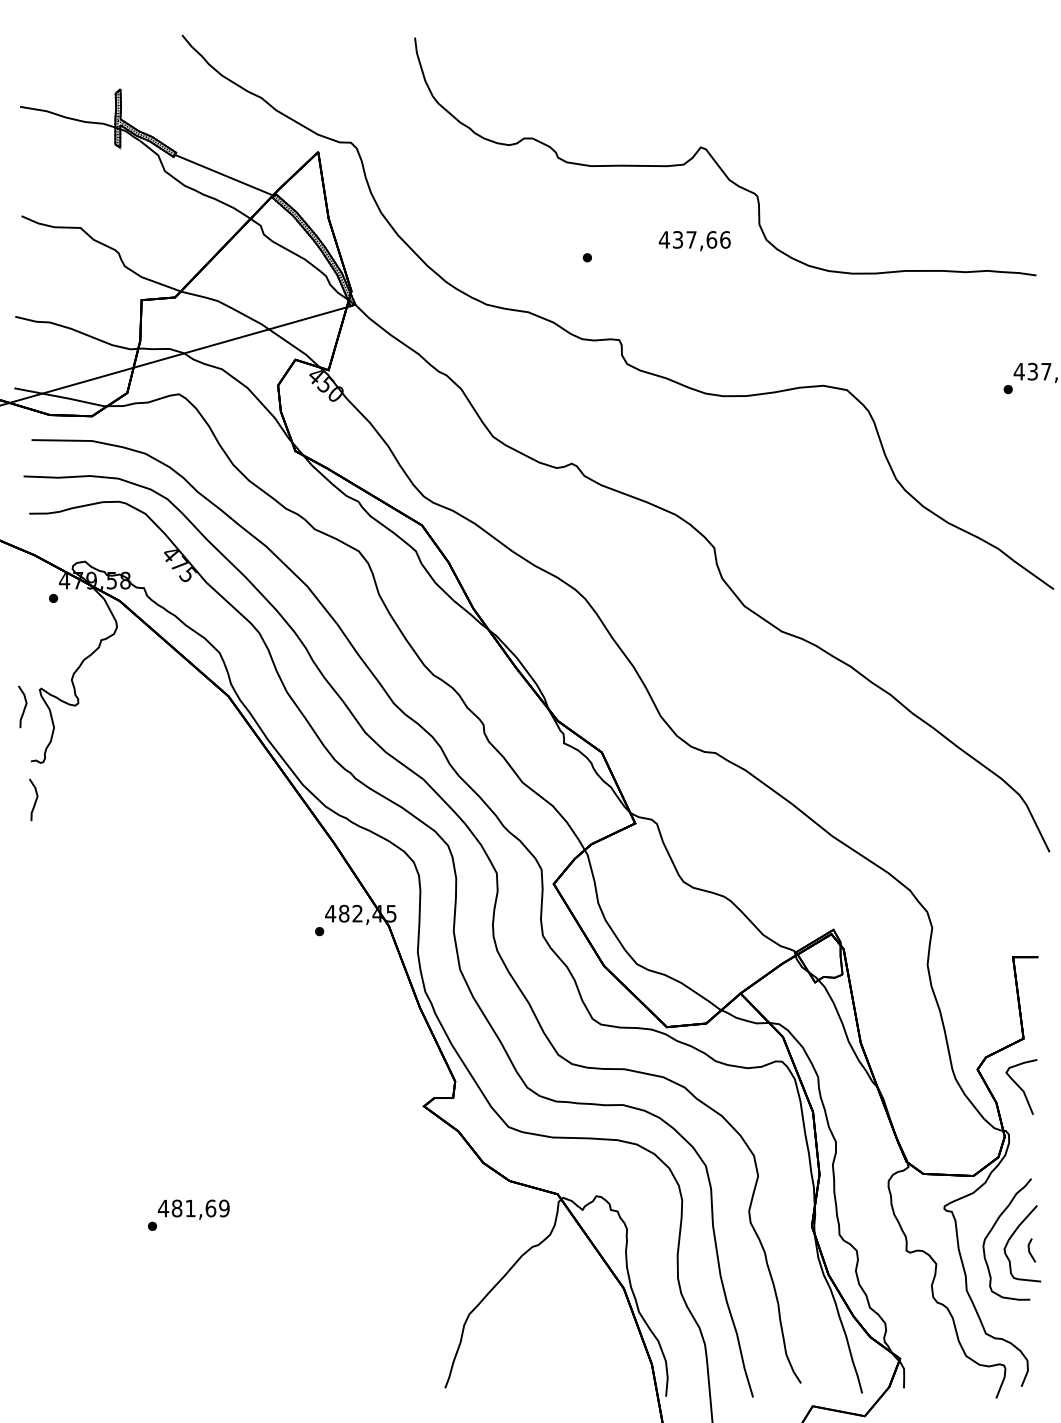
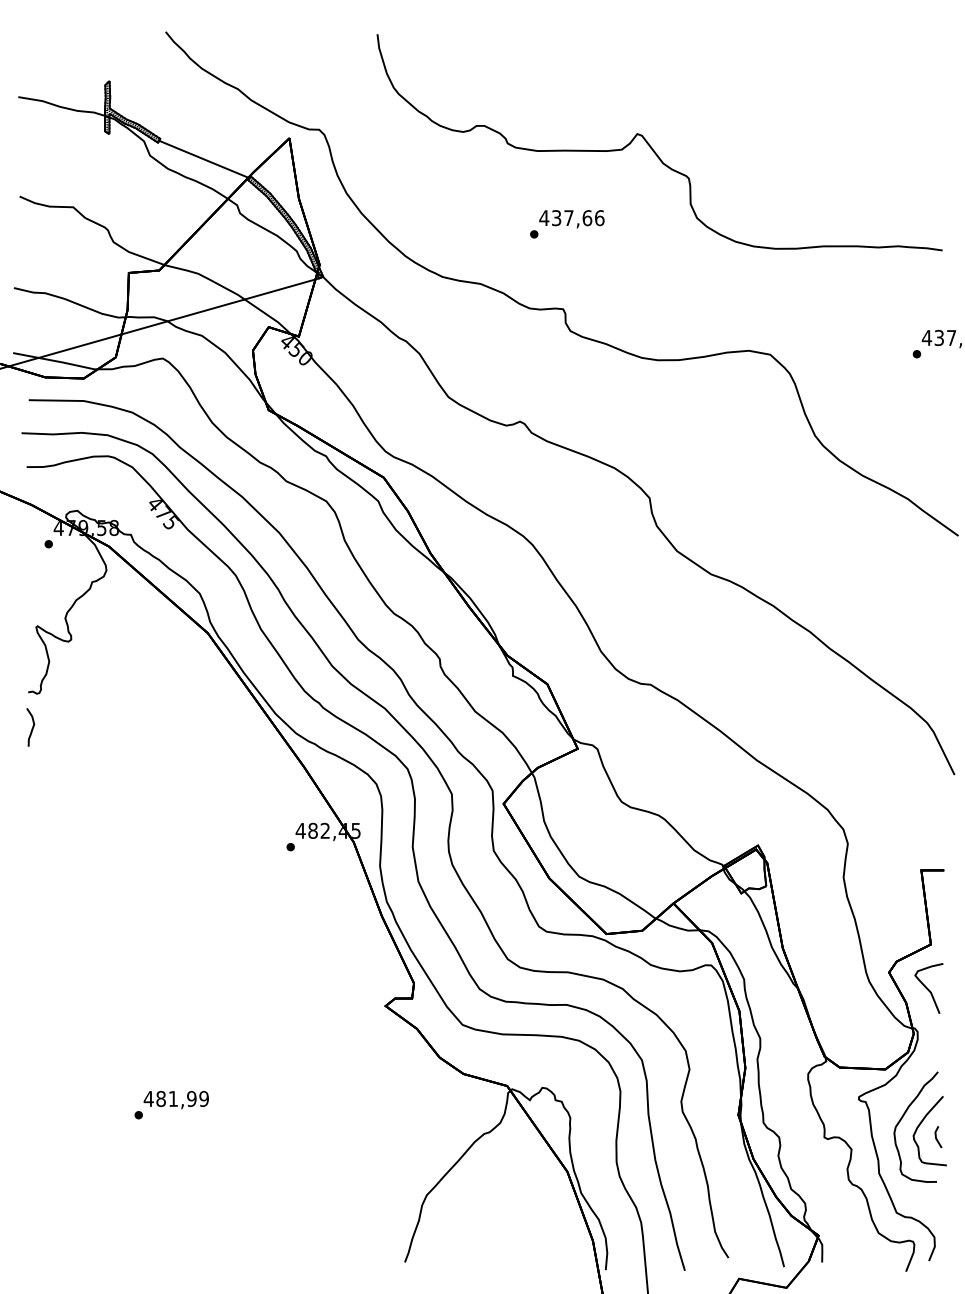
text: (694, 241) -> (571, 219), moved
curve: (24, 706) -> (22, 642), removed
text: (210, 1208) -> (191, 1098), 481,69 -> 481,99

